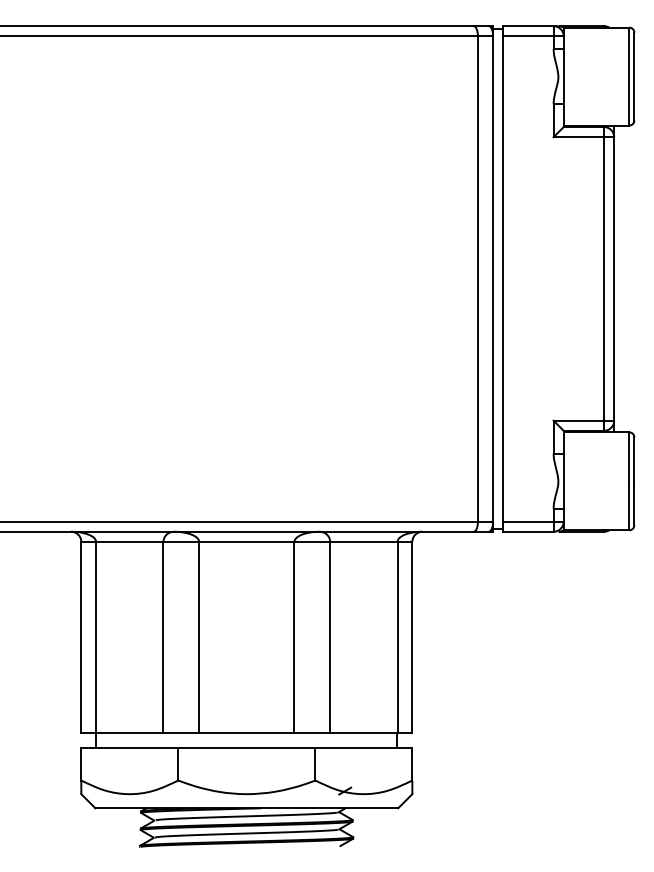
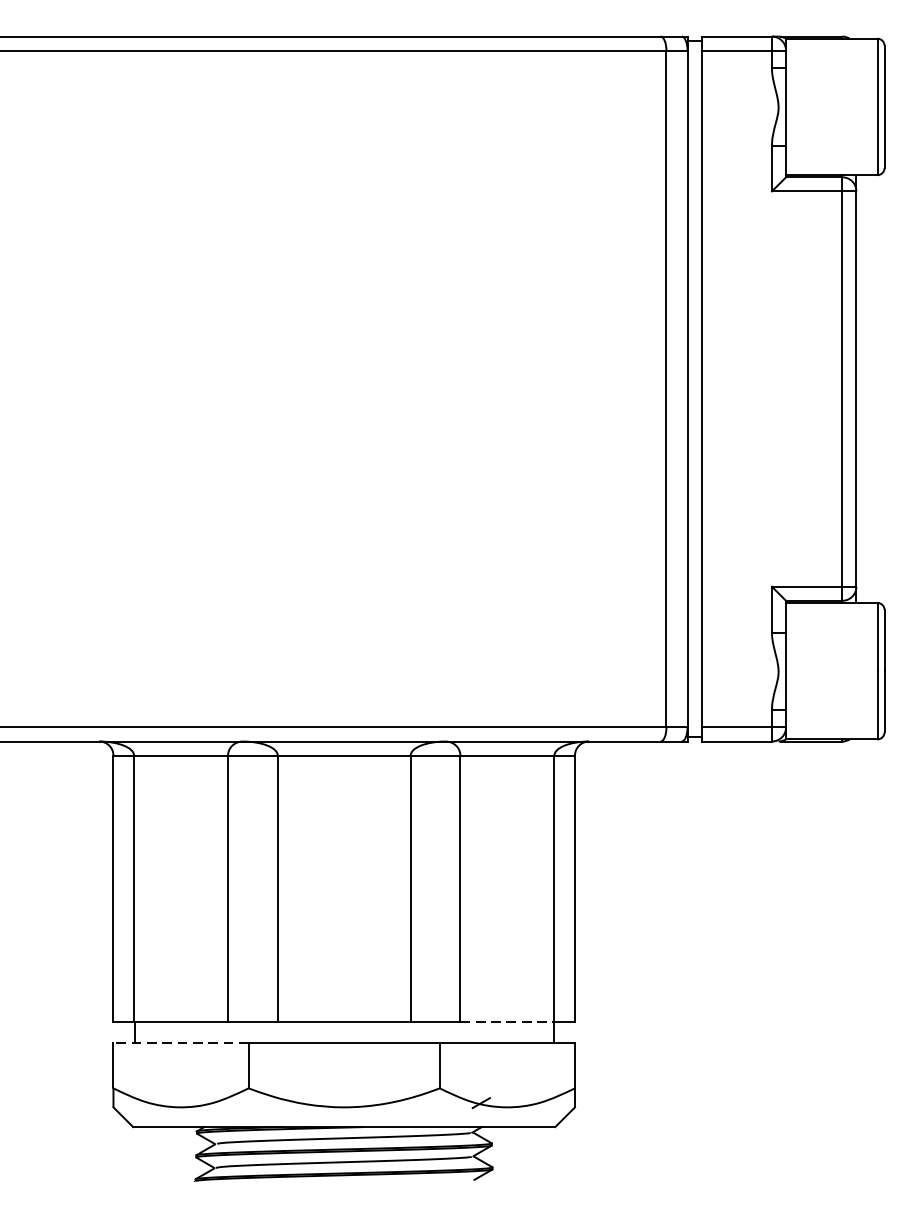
line: (363, 732) -> (506, 1021), solid -> dashed
line: (129, 747) -> (180, 1042), solid -> dashed

